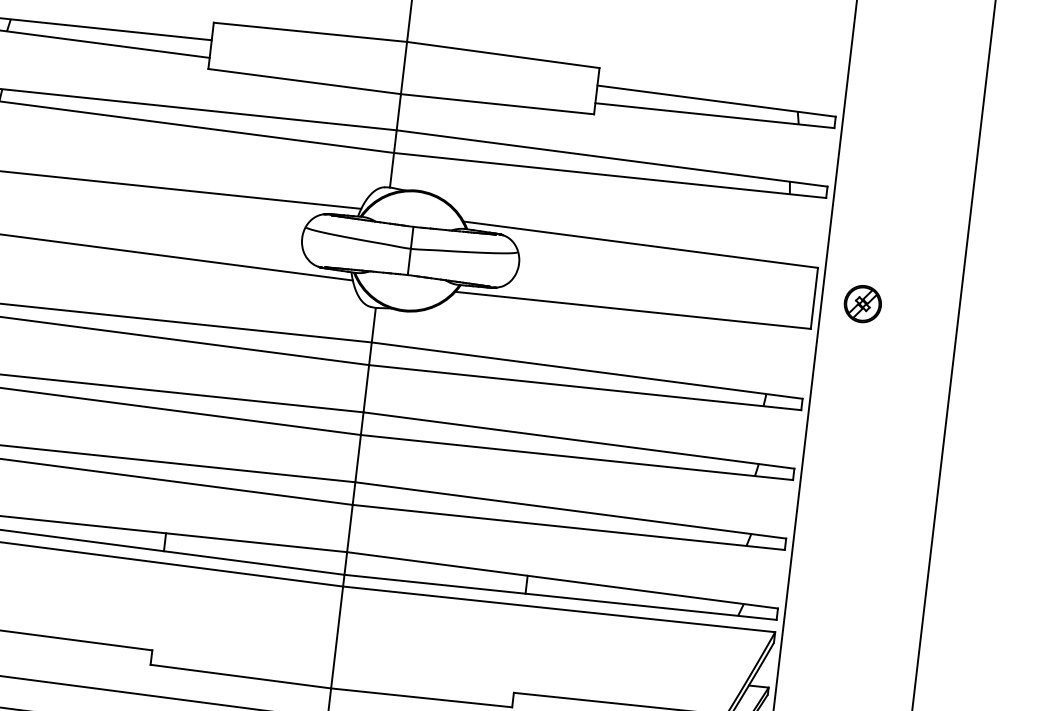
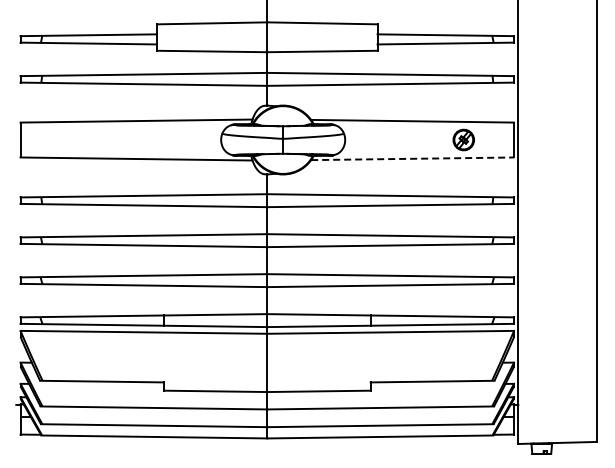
part: (862, 303) -> (463, 139), moved
line: (634, 310) -> (413, 158), solid -> dashed

